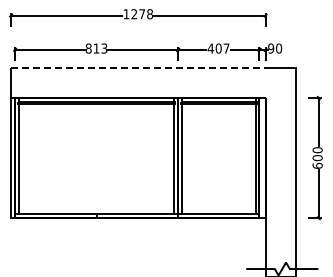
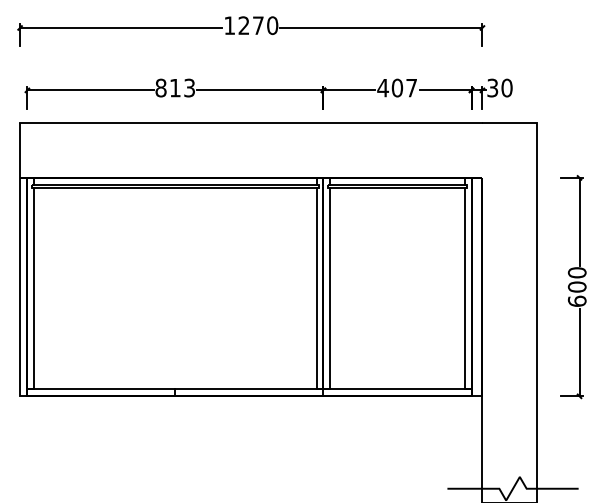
text: (150, 14) -> (273, 26), 1278 -> 1270
text: (271, 48) -> (493, 87), 90 -> 30
line: (138, 67) -> (251, 122), dashed -> solid

